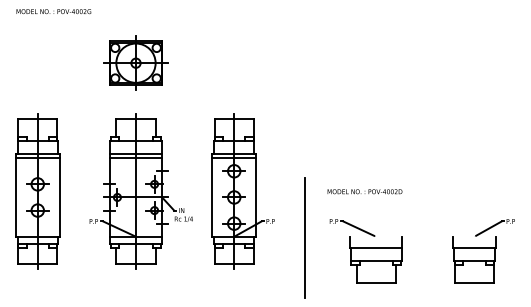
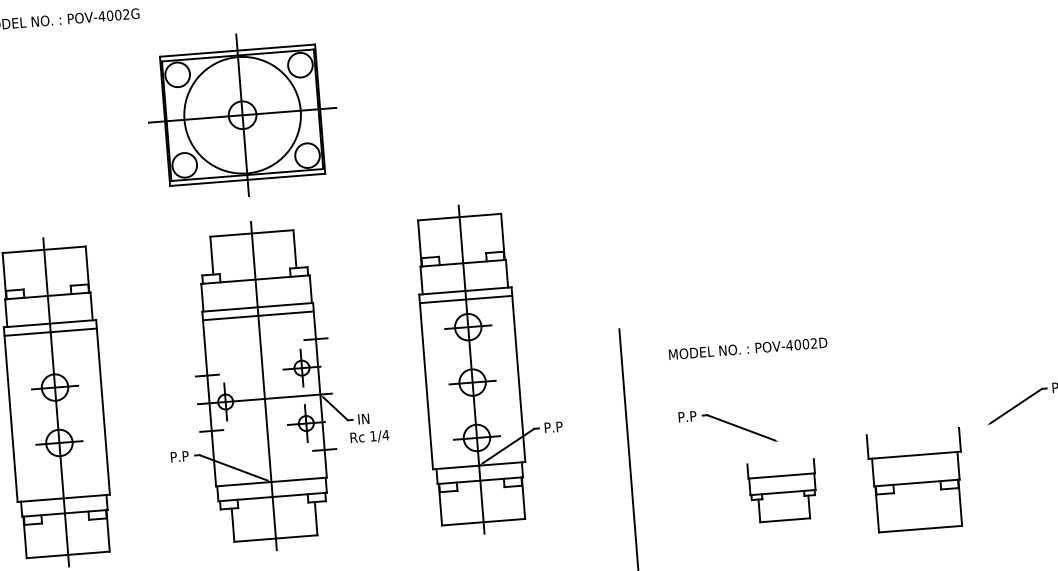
part: (135, 62) -> (241, 113), size x1.4
part: (375, 259) -> (781, 490), size x0.6
part: (474, 259) -> (916, 479), moved

